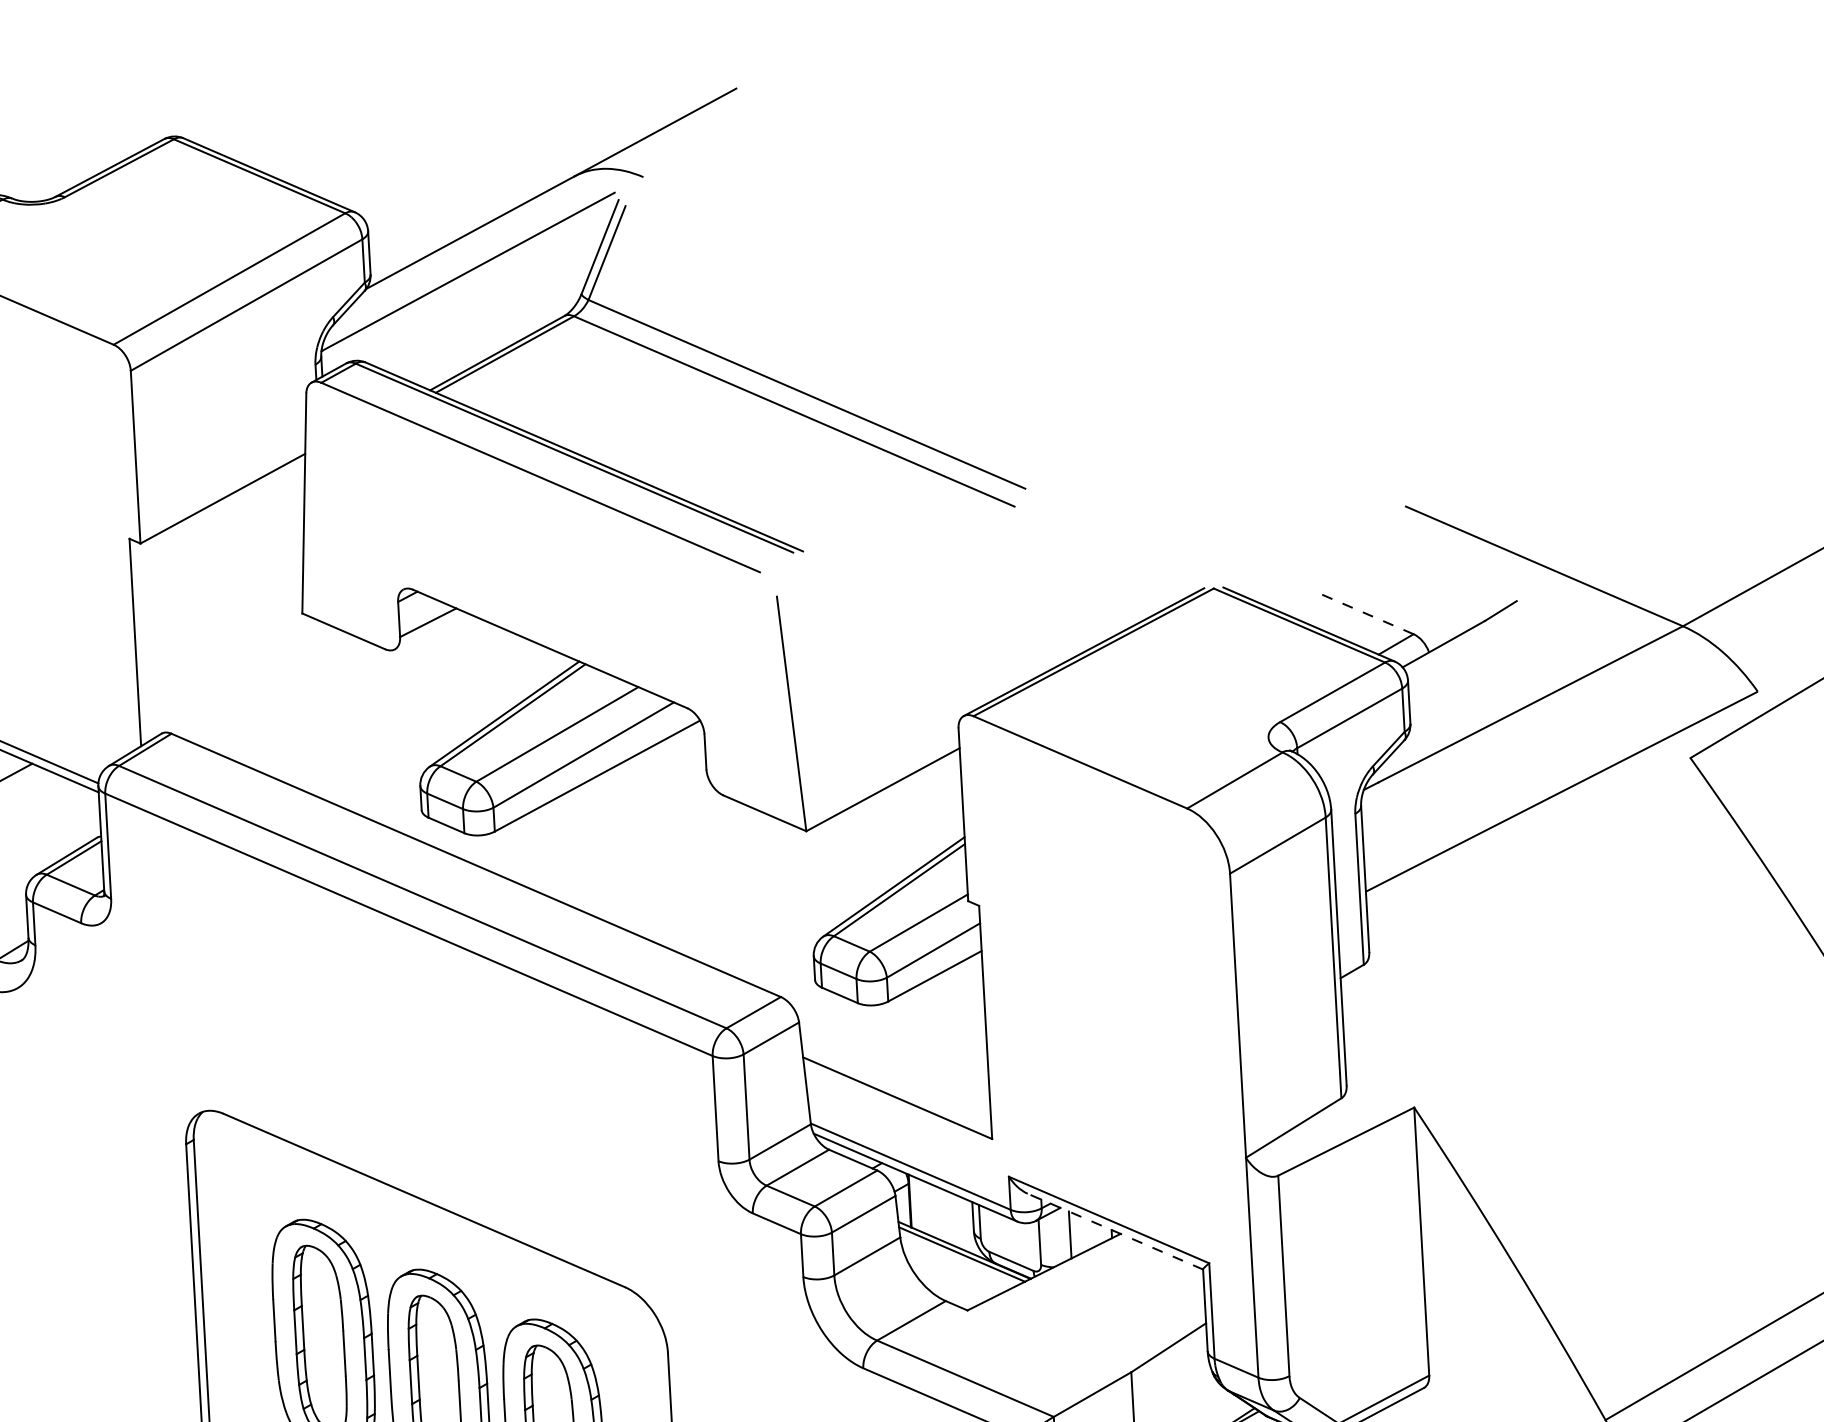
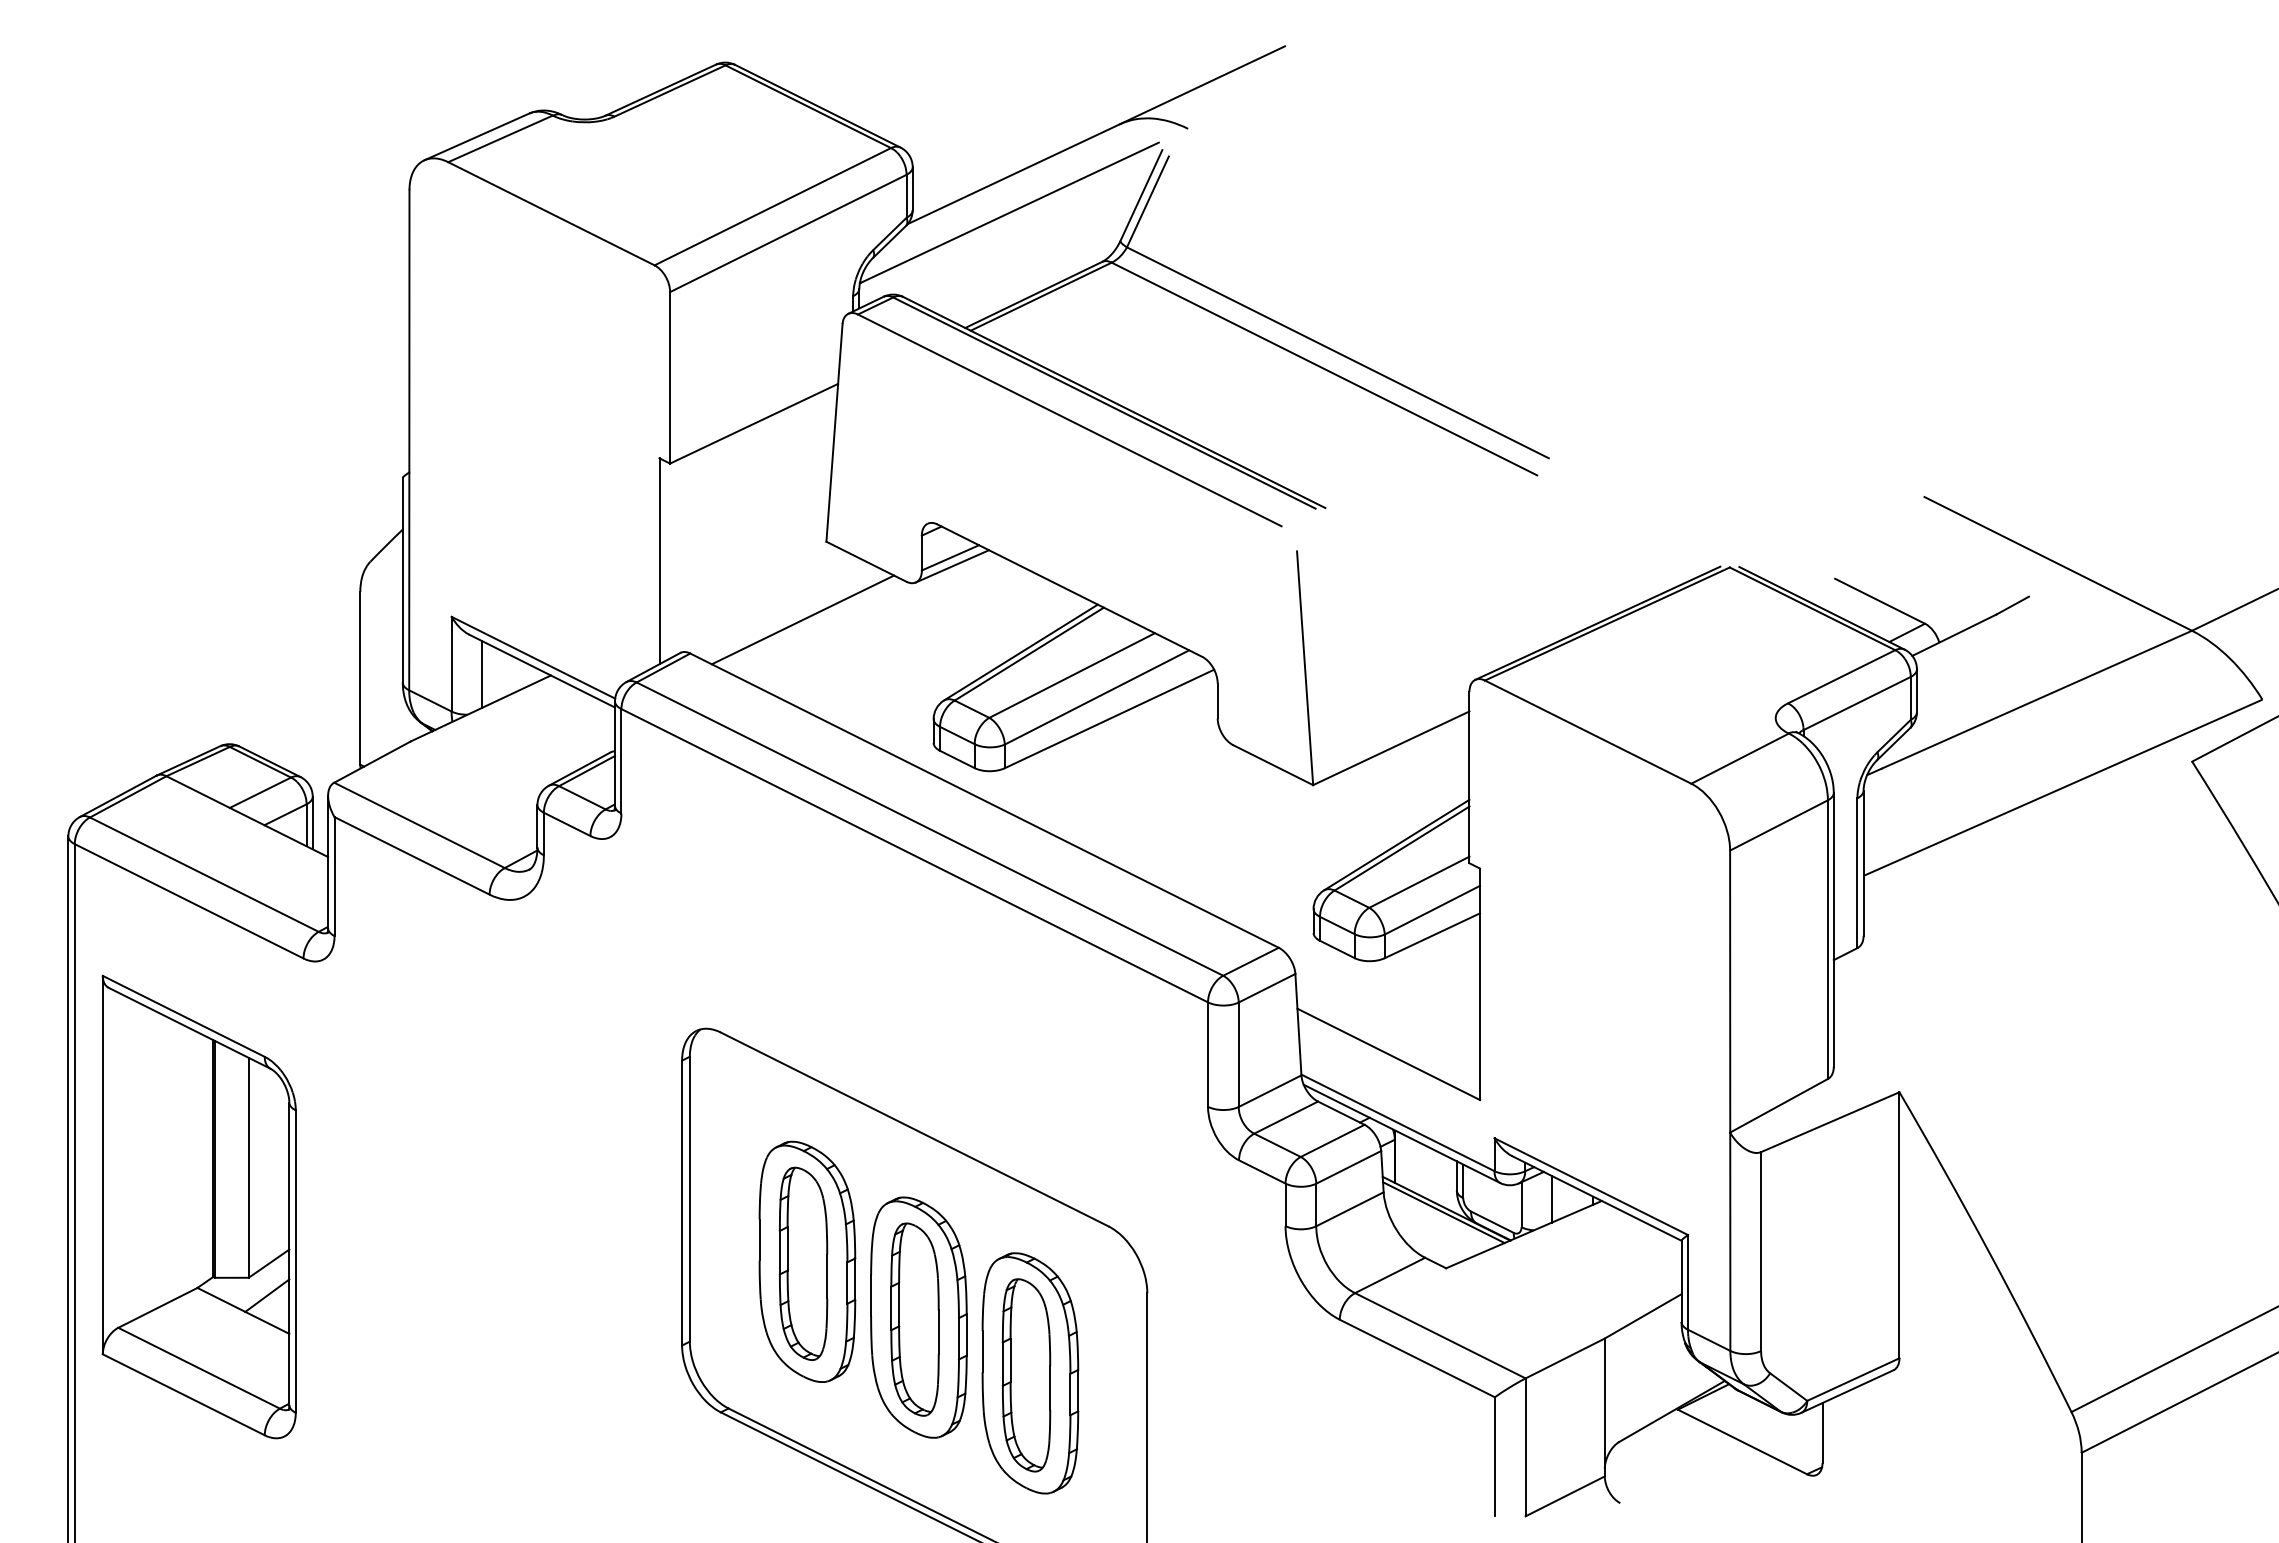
line: (1366, 614) -> (1879, 601), dashed -> solid
line: (430, 631) -> (952, 566), added
line: (282, 693) -> (802, 619), added
line: (1115, 1231) -> (1596, 1198), dashed -> solid

